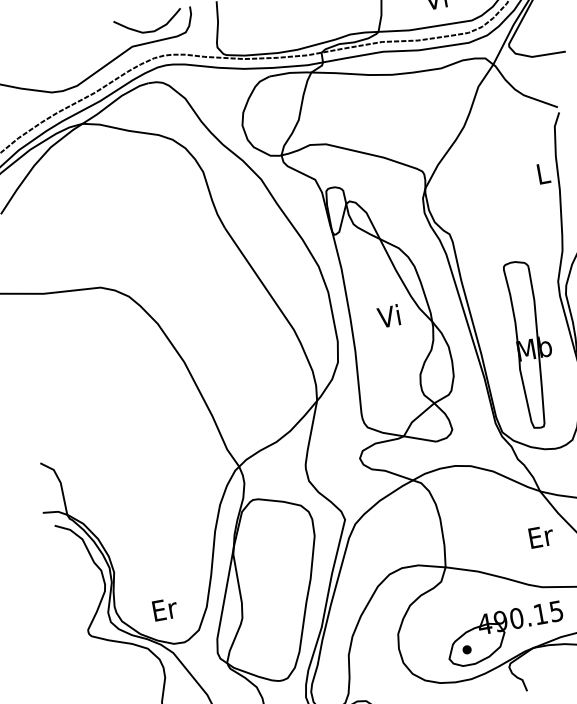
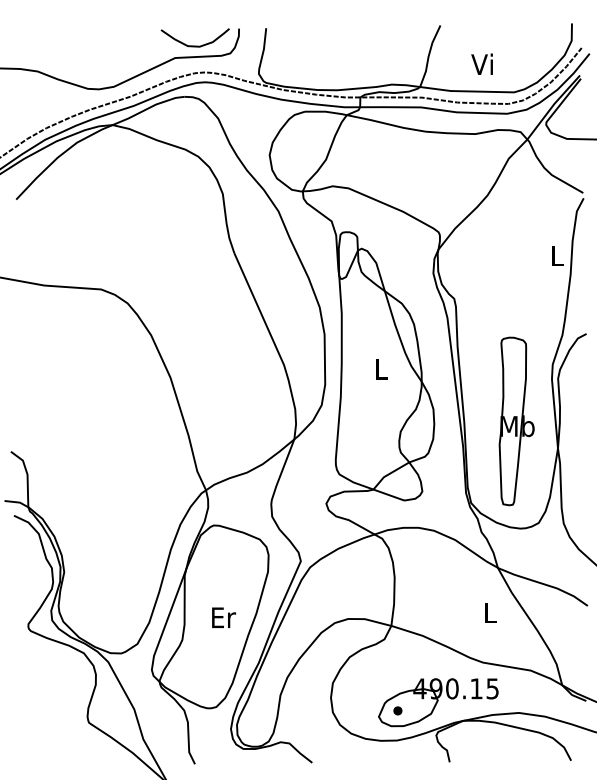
text: (388, 316) -> (379, 368), Vi -> L
text: (541, 536) -> (491, 612), Er -> L
text: (164, 609) -> (223, 617), moved

